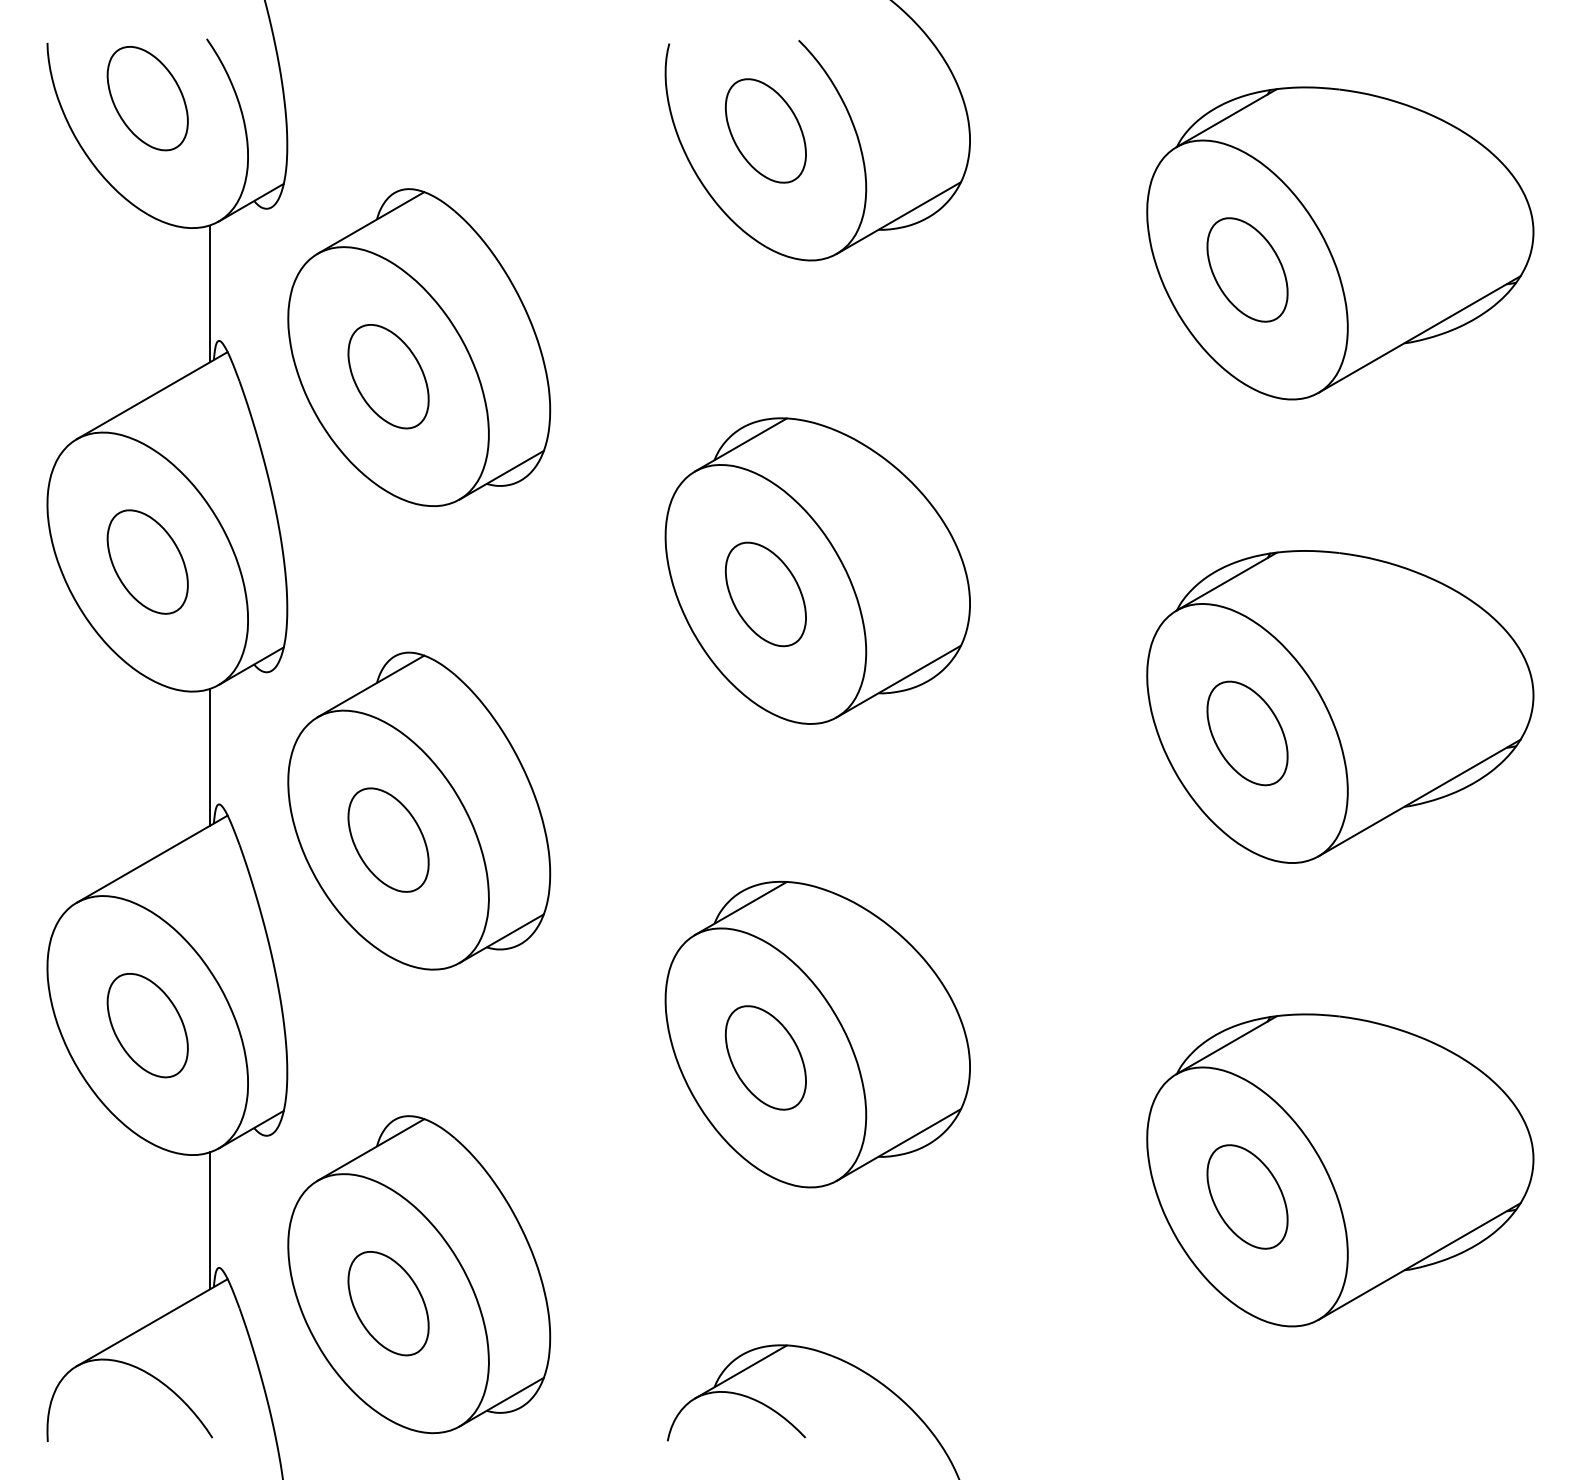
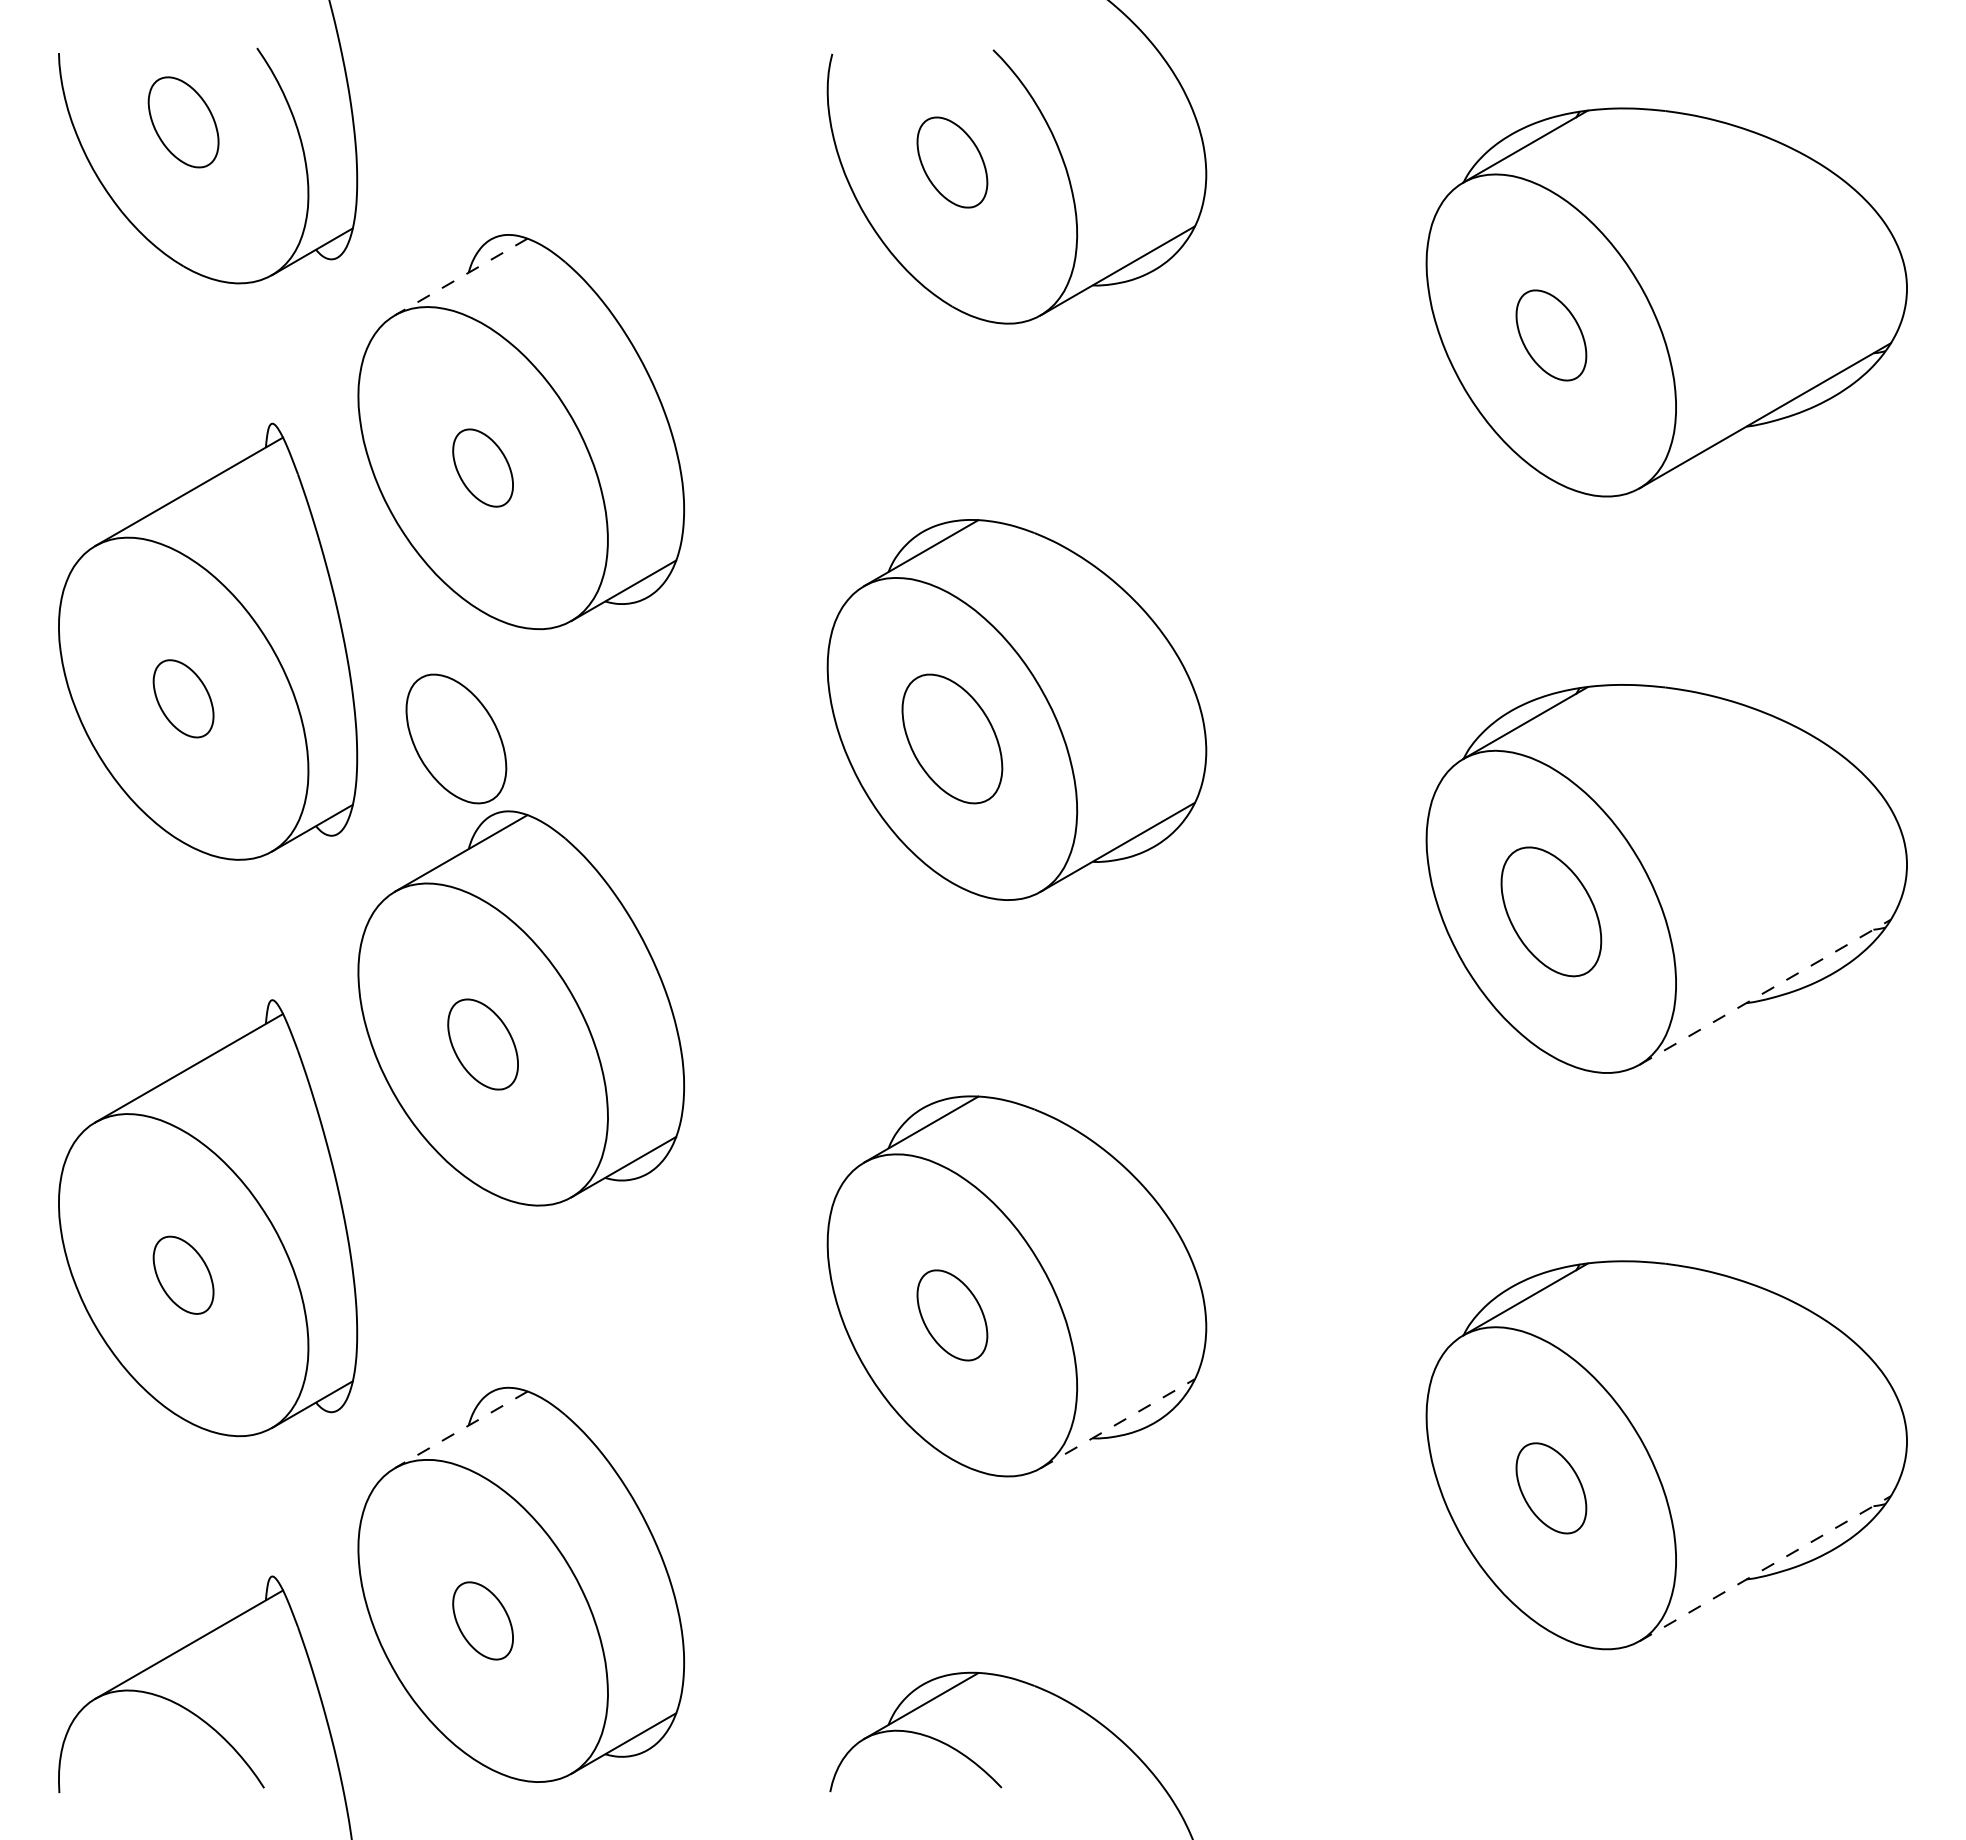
part: (147, 98) -> (183, 122), size x0.7
part: (765, 130) -> (952, 162), size x0.7
line: (371, 223) -> (461, 277), solid -> dashed
part: (1247, 270) -> (1551, 335), size x0.7
line: (209, 294) -> (260, 365), removed
part: (388, 376) -> (482, 467), size x0.6
part: (147, 561) -> (183, 698), size x0.6
part: (367, 594) -> (456, 738), added
line: (209, 757) -> (260, 941), removed
line: (1419, 798) -> (1765, 992), solid -> dashed
part: (388, 840) -> (482, 1044), size x0.7
part: (147, 1025) -> (183, 1275), size x0.6
part: (765, 1058) -> (952, 1315), size x0.7
line: (898, 1144) -> (1117, 1423), solid -> dashed
line: (371, 1149) -> (461, 1429), solid -> dashed
part: (1247, 1197) -> (1551, 1488), size x0.7
line: (209, 1220) -> (260, 1517), removed
line: (1419, 1261) -> (1765, 1568), solid -> dashed
part: (388, 1303) -> (482, 1620), size x0.6

